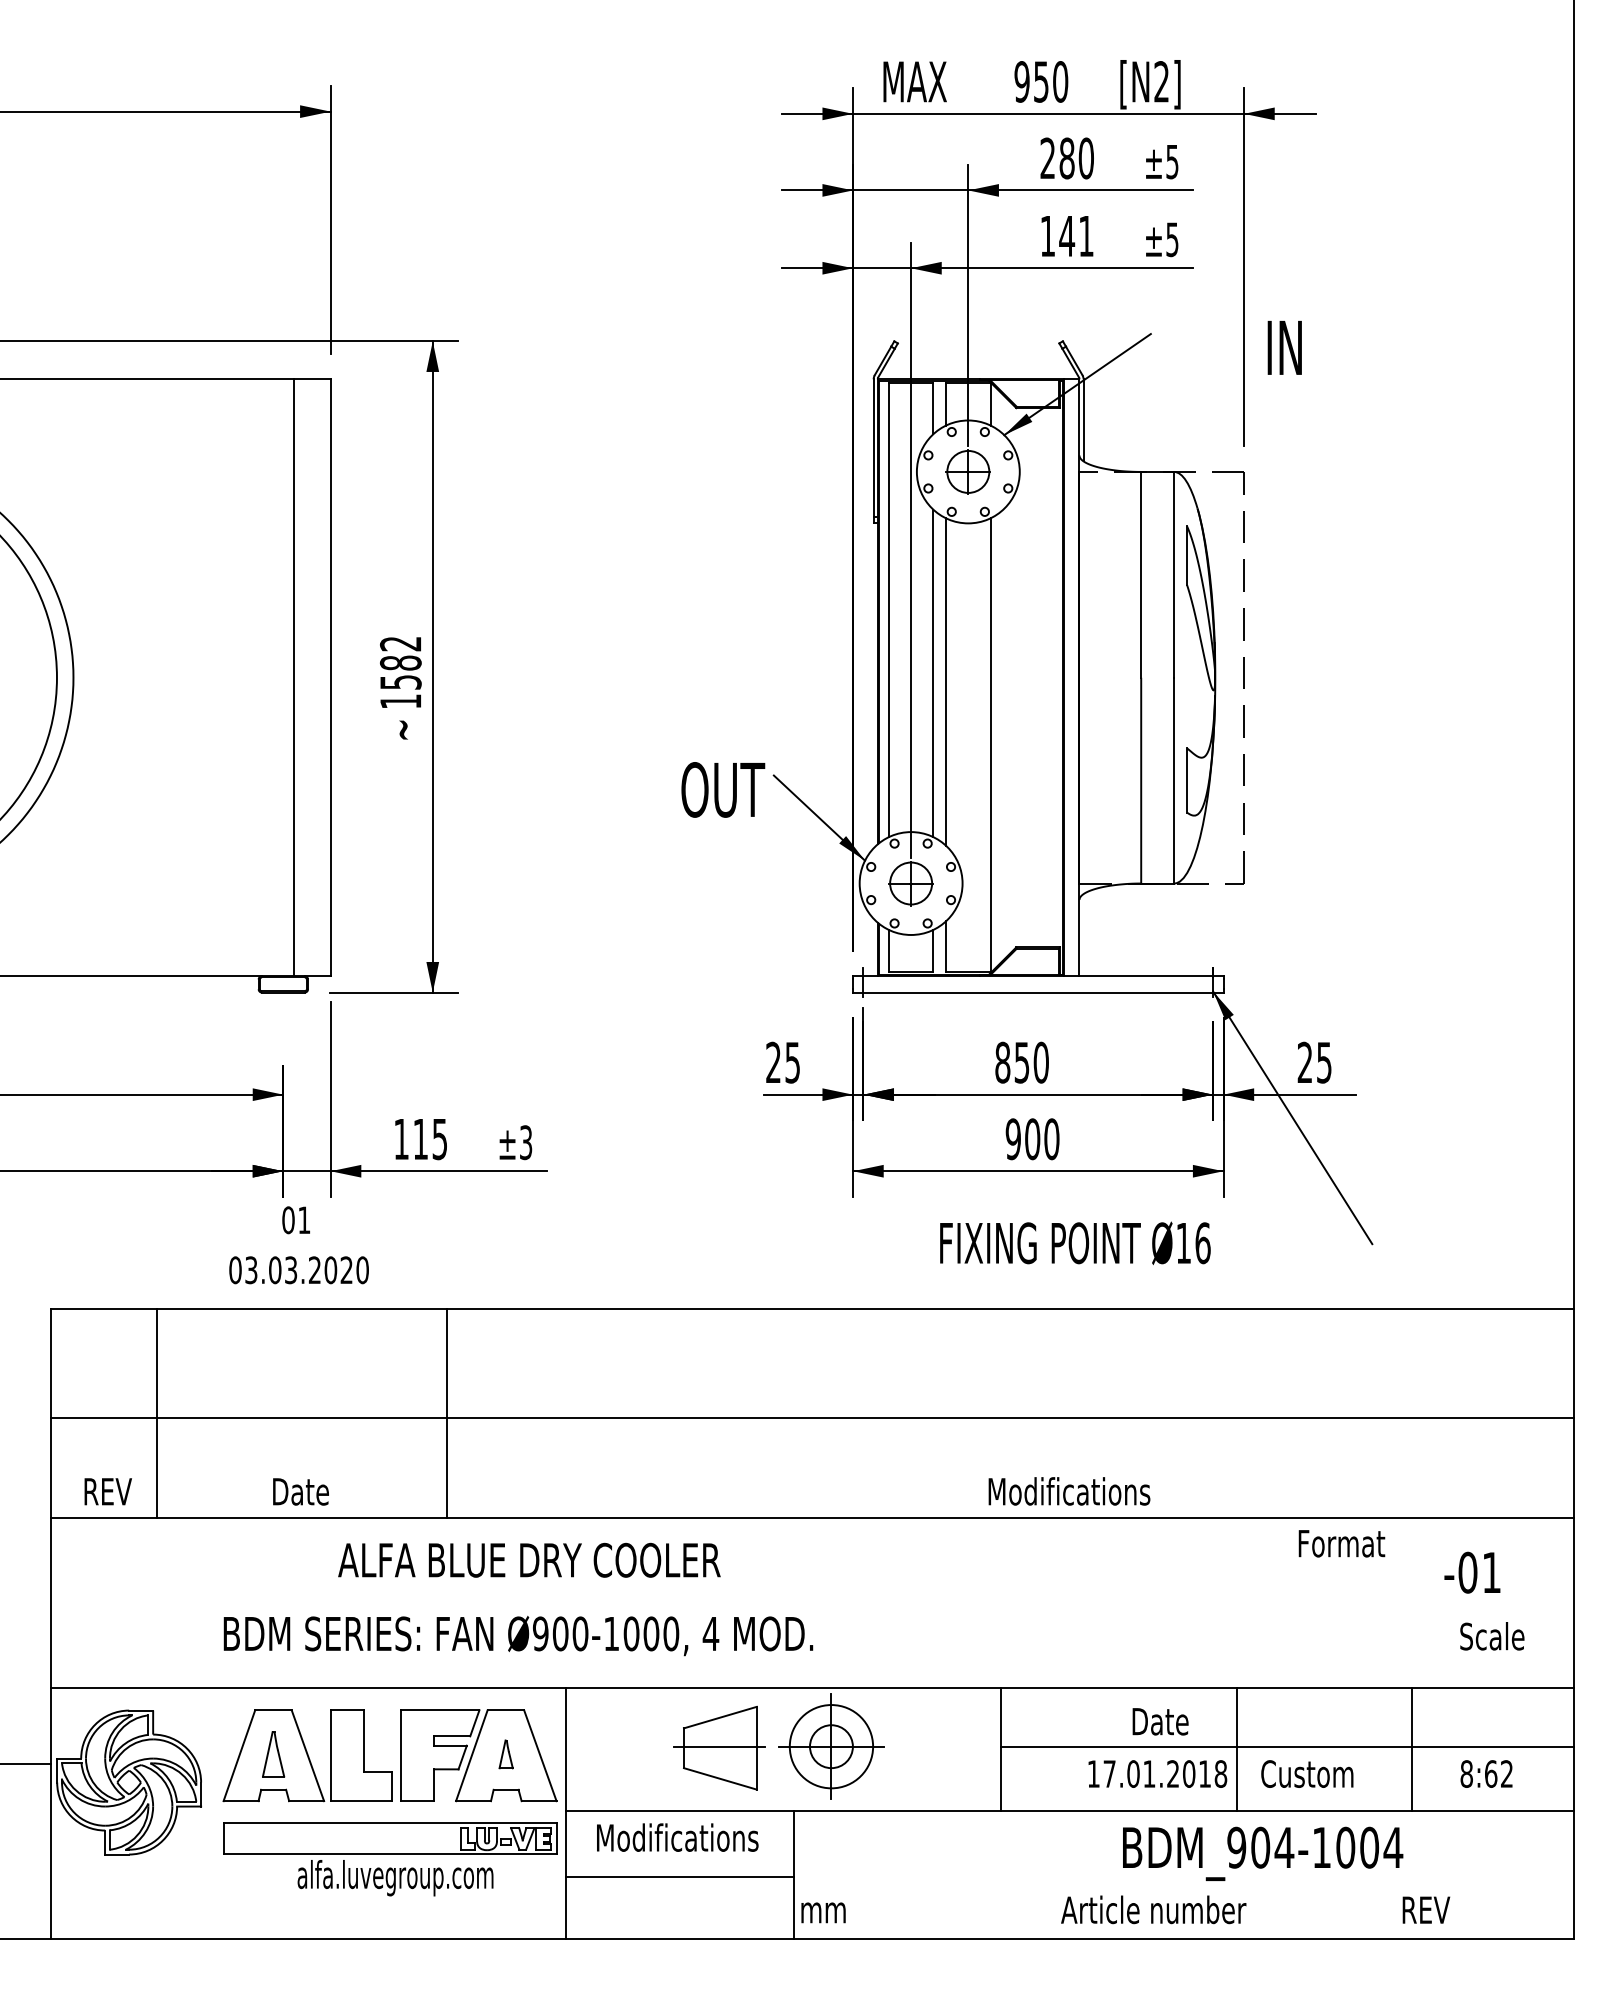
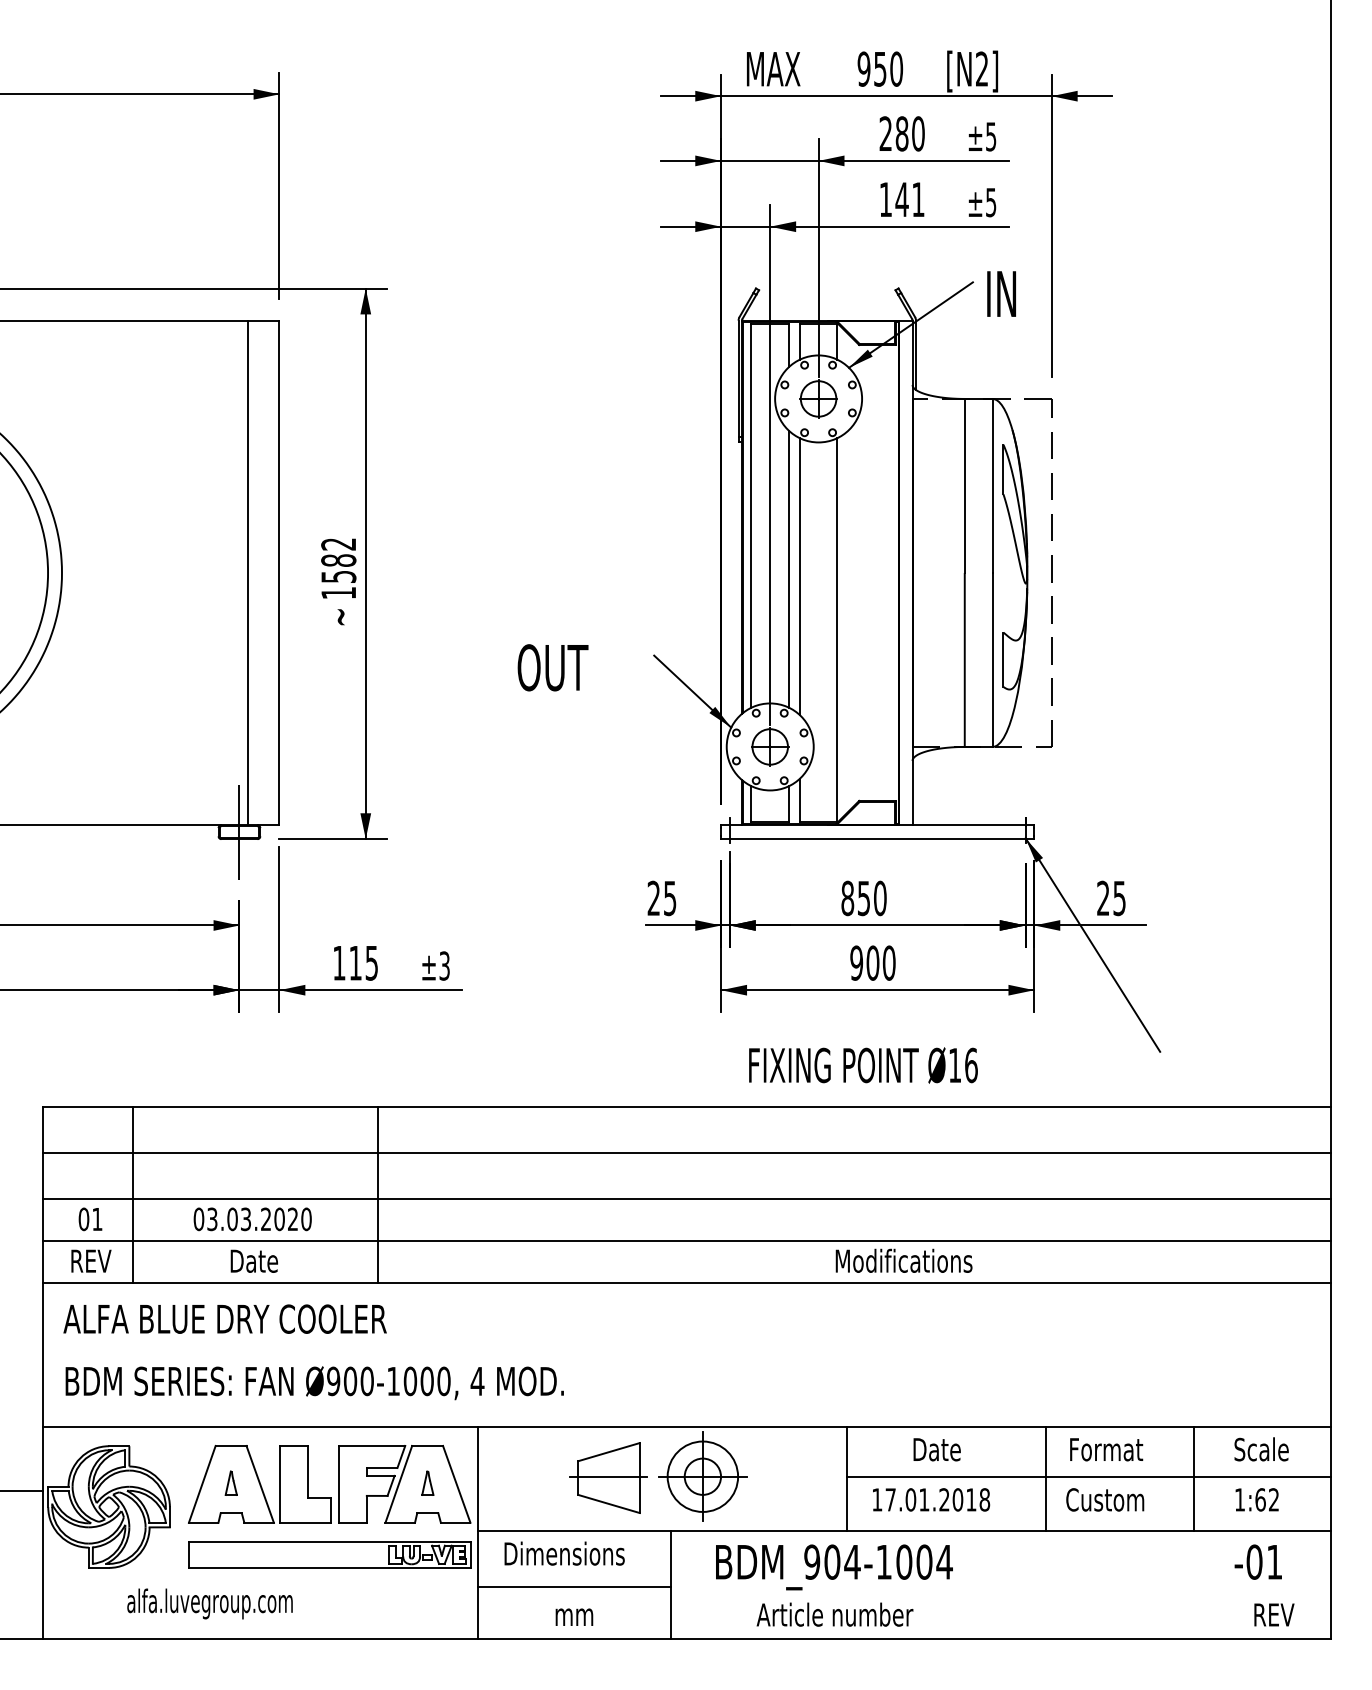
text: (1284, 347) -> (1001, 293), moved
text: (723, 789) -> (553, 667), moved
line: (283, 984) -> (239, 832), added
text: (295, 1220) -> (89, 1219), moved
text: (1075, 1242) -> (863, 1064), moved
text: (298, 1270) -> (252, 1219), moved
line: (812, 1363) -> (686, 1152), added
line: (812, 1467) -> (686, 1240), added
text: (1341, 1543) -> (1106, 1449), moved
text: (529, 1559) -> (225, 1318), moved
text: (1472, 1572) -> (1258, 1561), moved
text: (518, 1635) -> (314, 1382), moved
text: (1492, 1636) -> (1261, 1449), moved
text: (1160, 1721) -> (937, 1449), moved
part: (273, 1754) -> (231, 1483), size x0.62
text: (1157, 1773) -> (931, 1499), moved
text: (1466, 1773) -> (1239, 1499), 8:62 -> 1:62
text: (678, 1837) -> (573, 1553), Modifications -> Dimensions
text: (1263, 1853) -> (834, 1567), moved
text: (395, 1878) -> (209, 1604), moved
text: (1153, 1909) -> (834, 1614), moved
text: (1426, 1909) -> (1274, 1614), moved
text: (823, 1912) -> (574, 1616), moved

